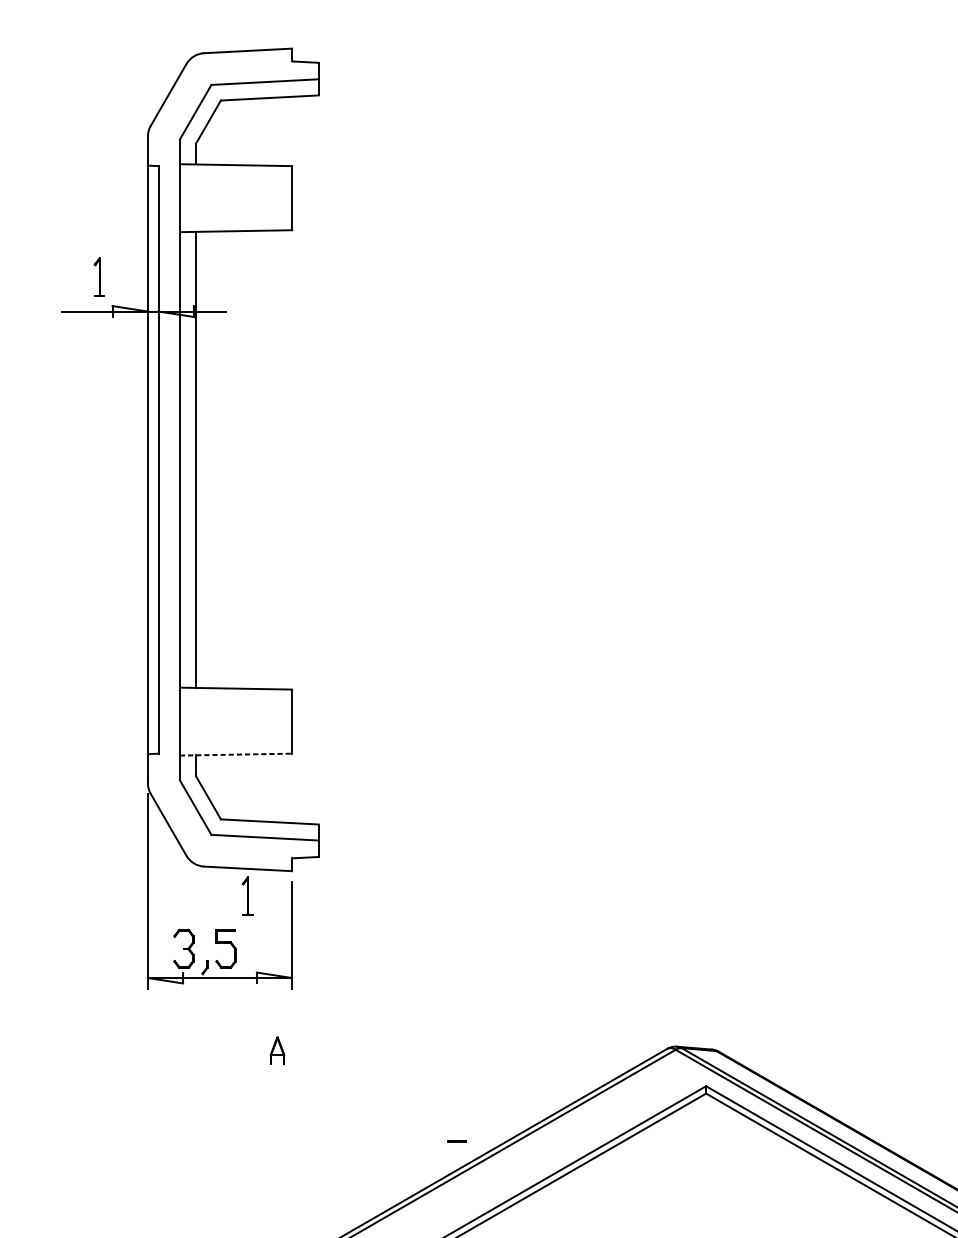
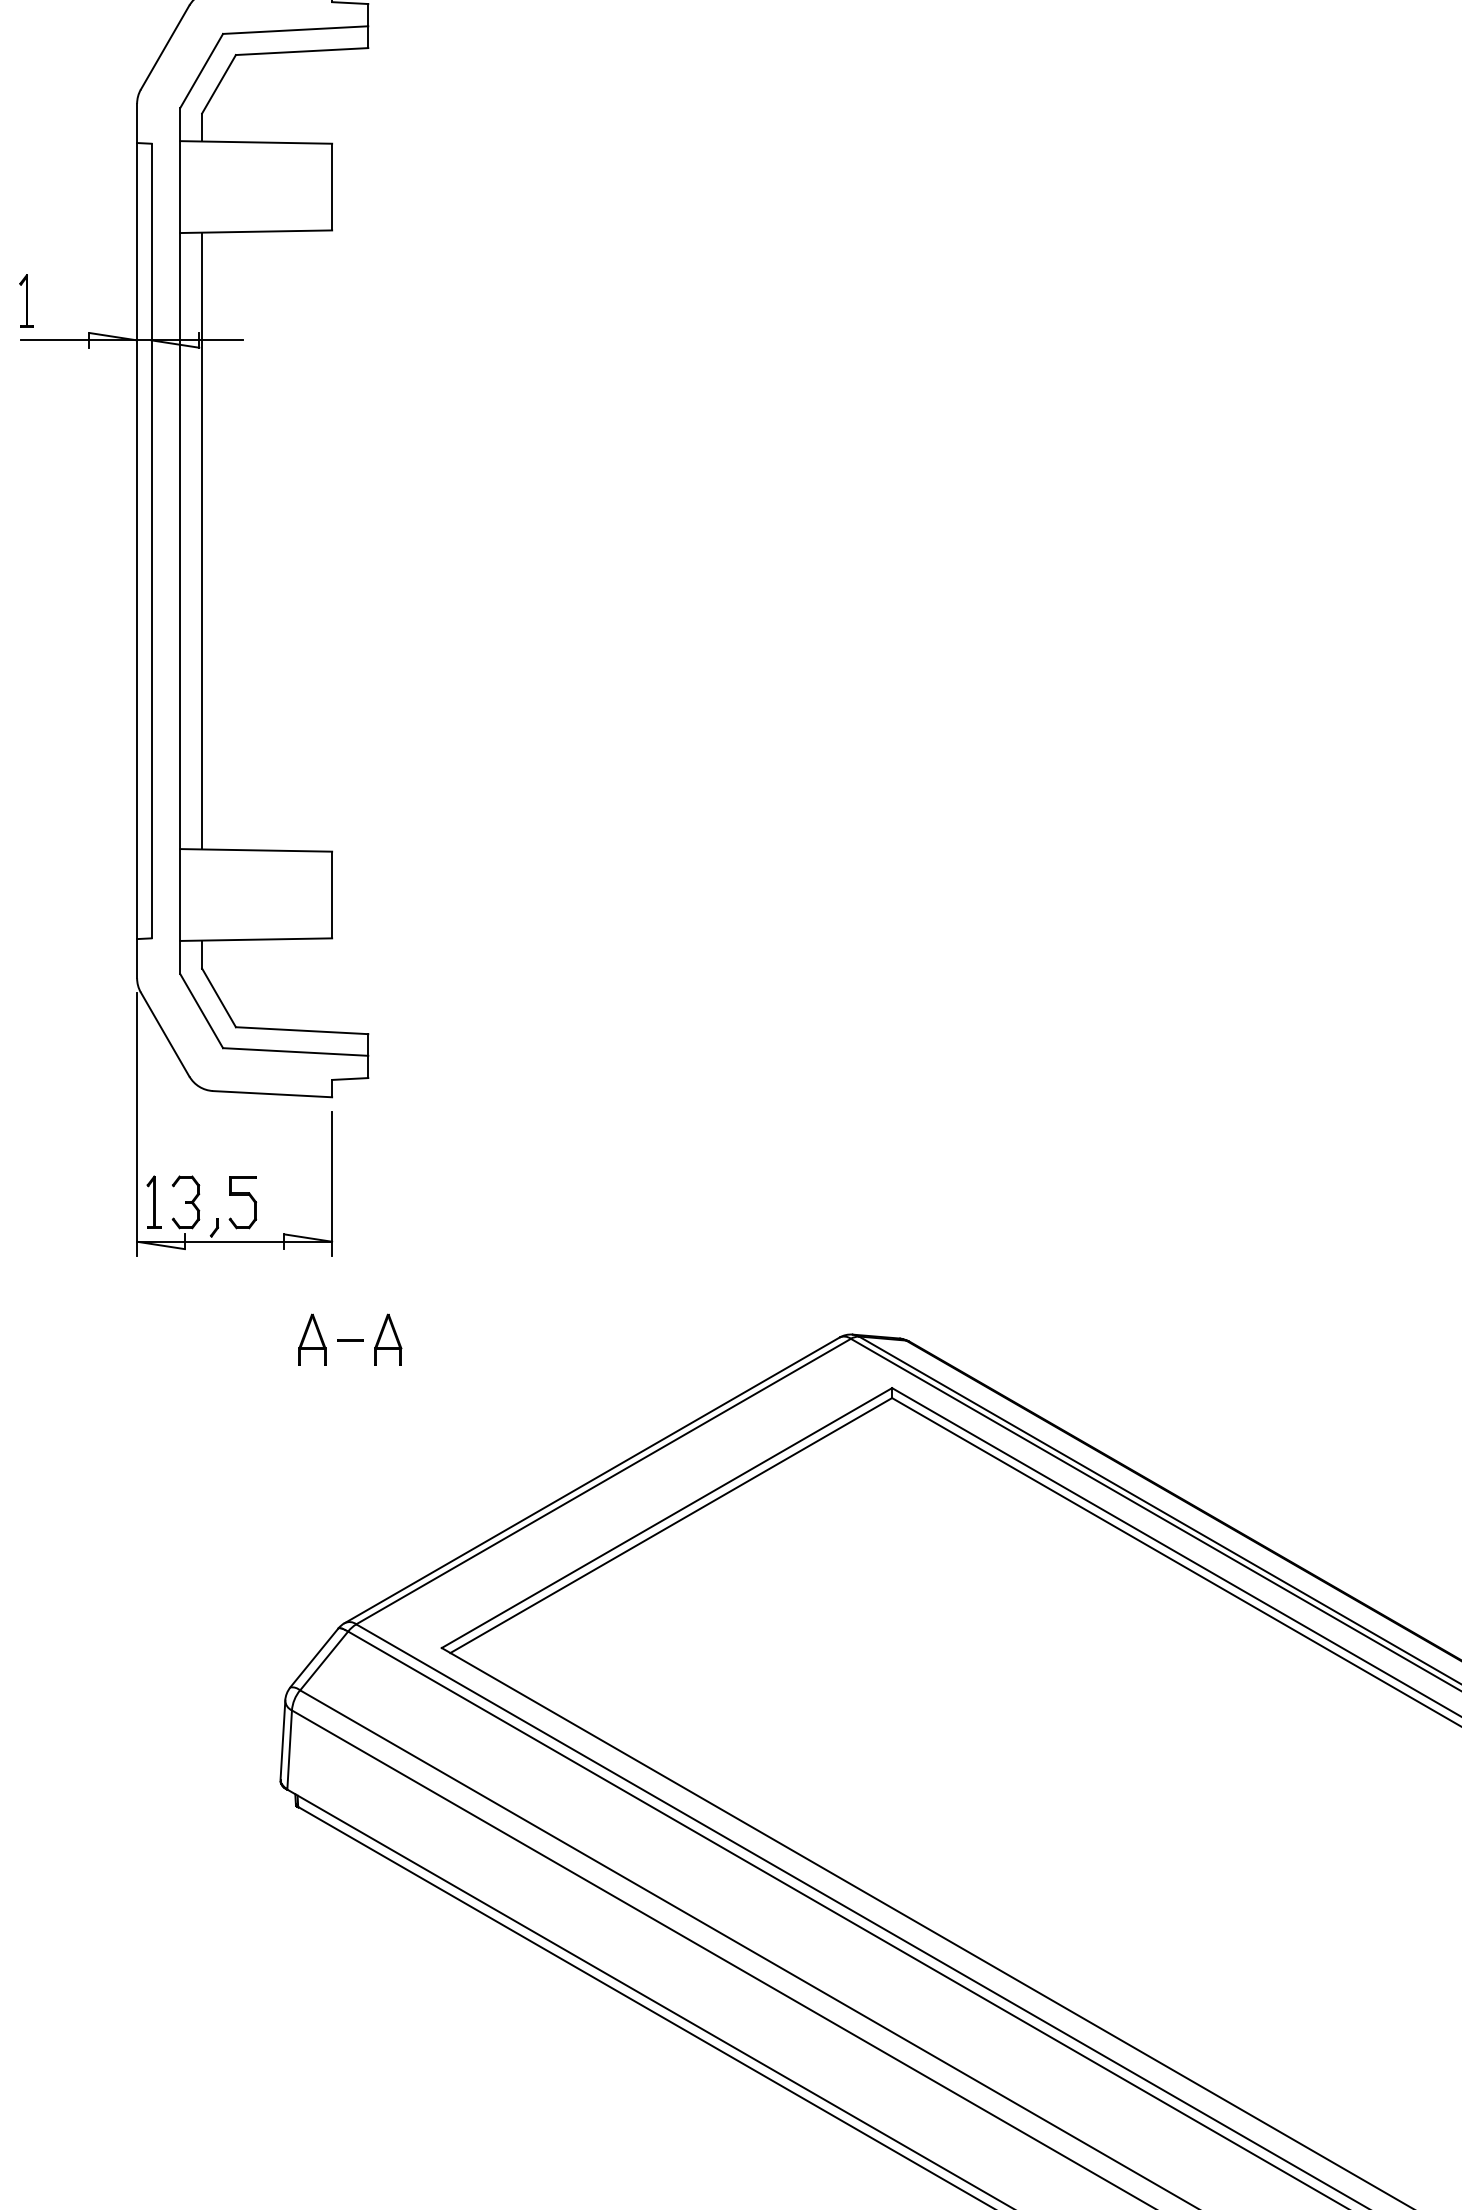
part: (99, 276) -> (26, 300), moved
line: (236, 754) -> (256, 939), dashed -> solid
part: (247, 895) -> (153, 1201), moved
part: (277, 1050) -> (312, 1339), size x1.43
part: (333, 1050) -> (388, 1339), added
line: (457, 1141) -> (350, 1340), moved

